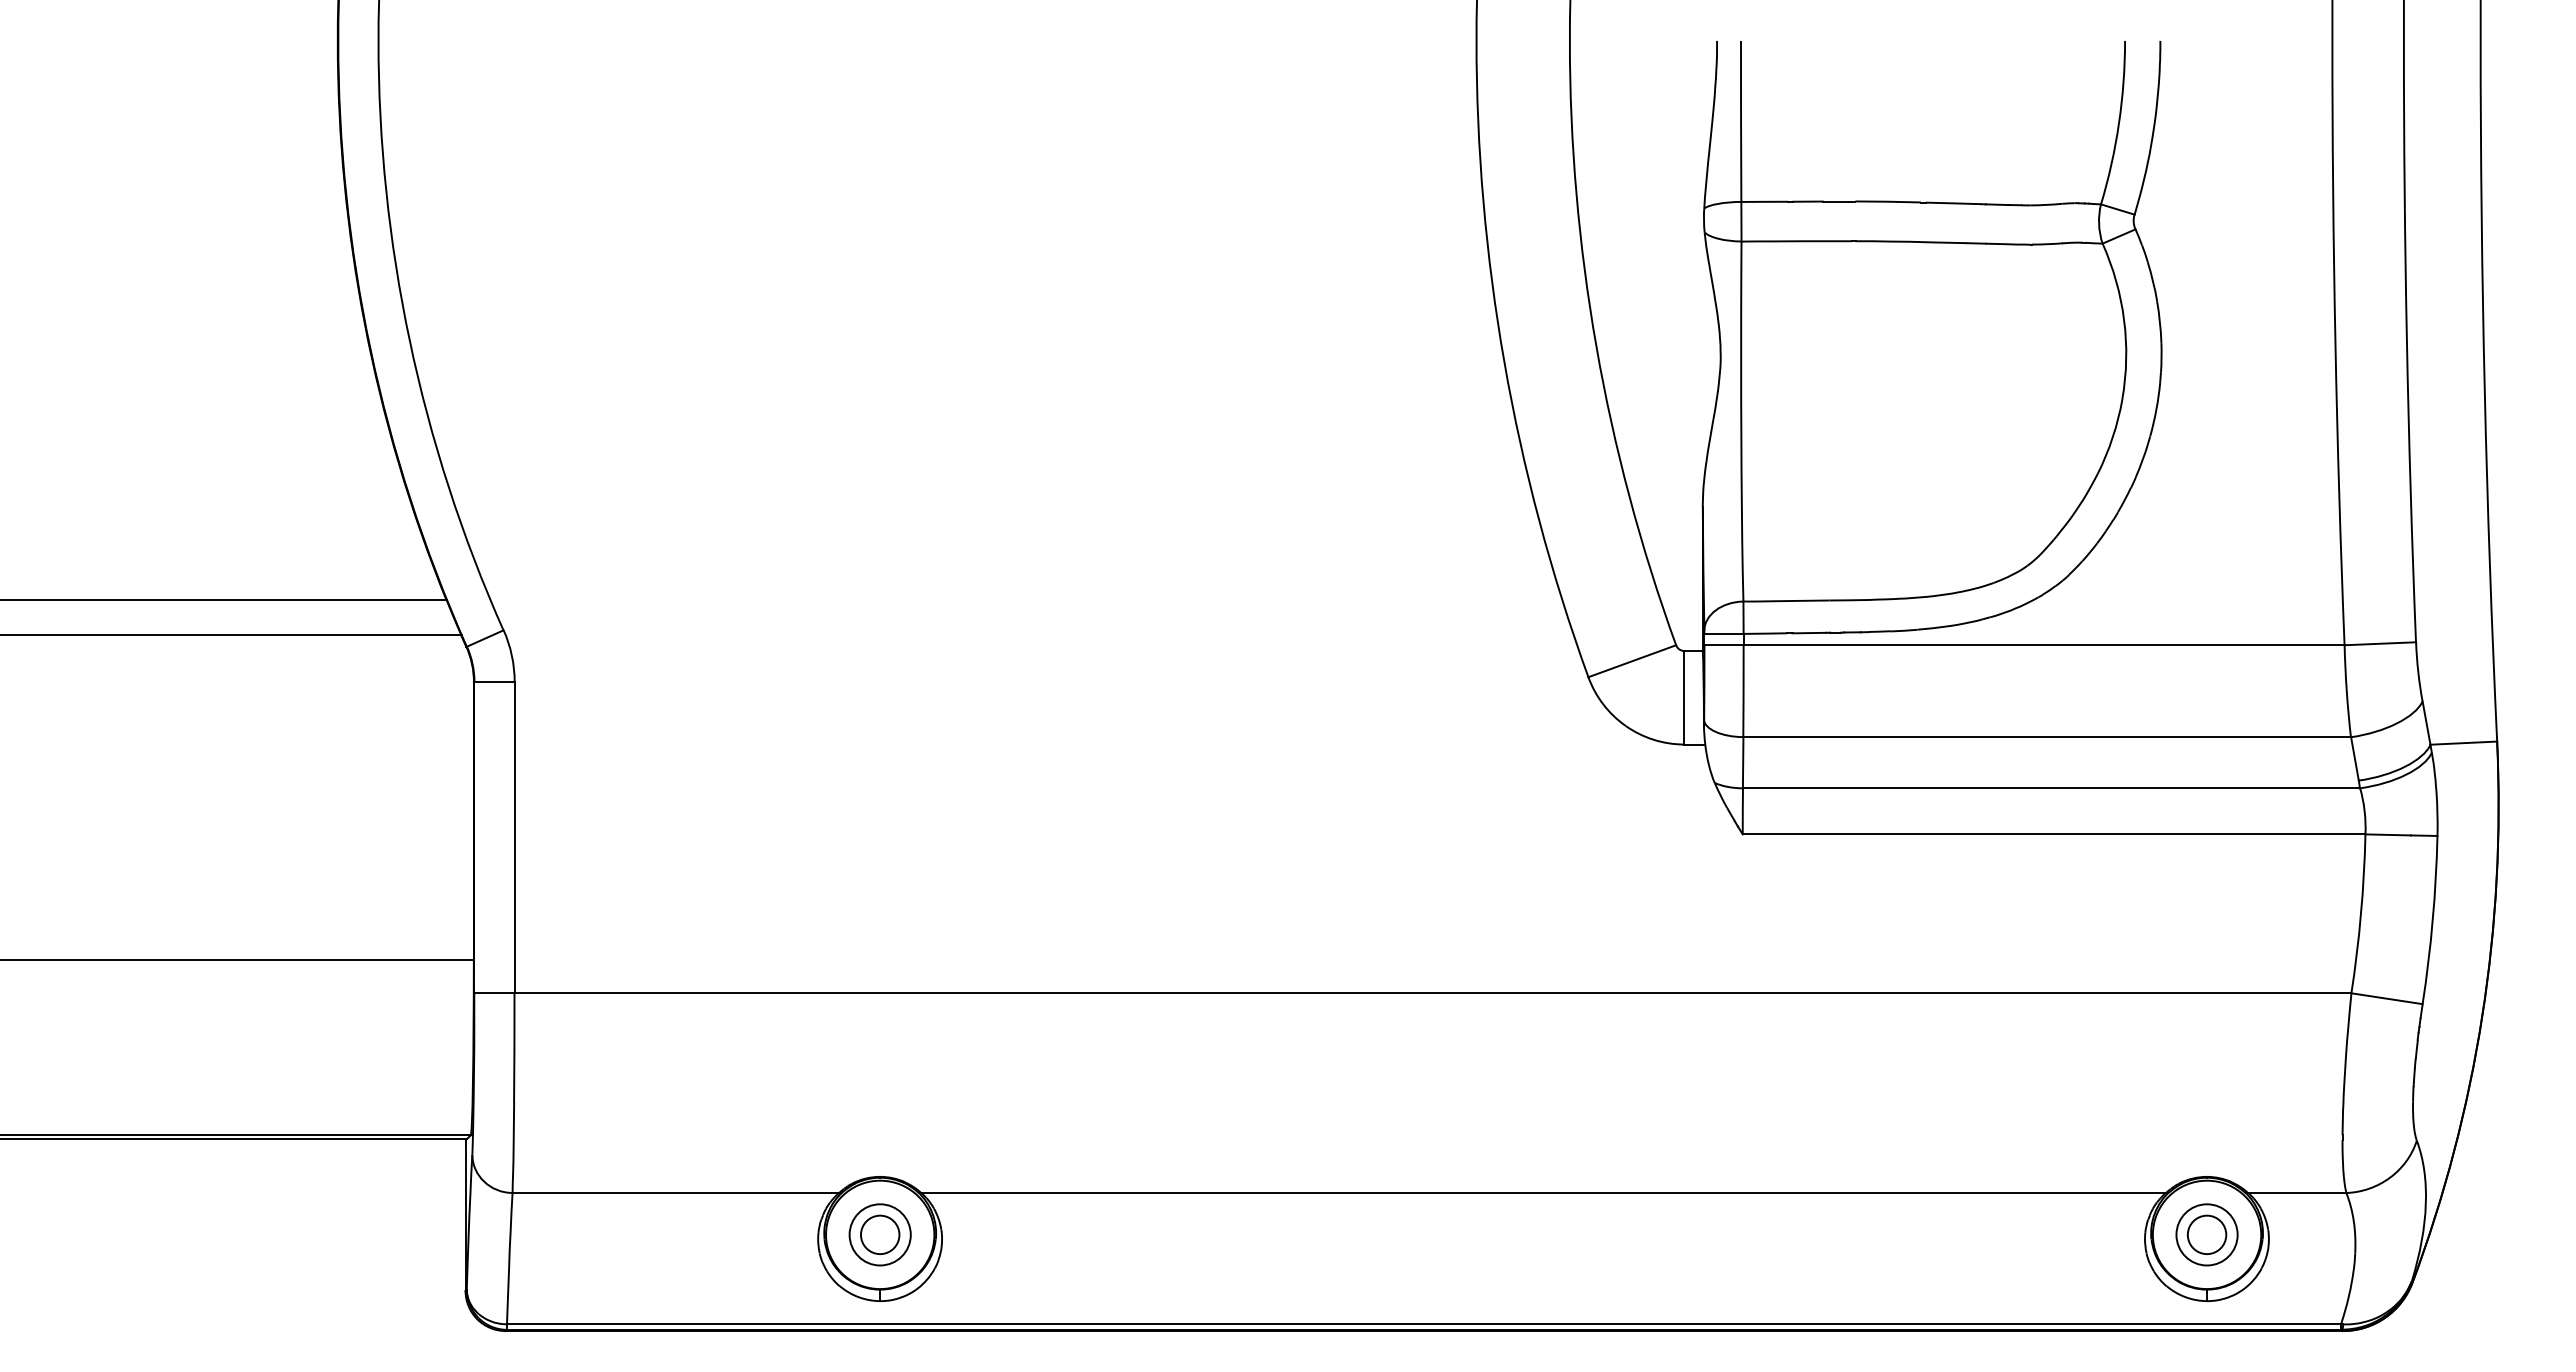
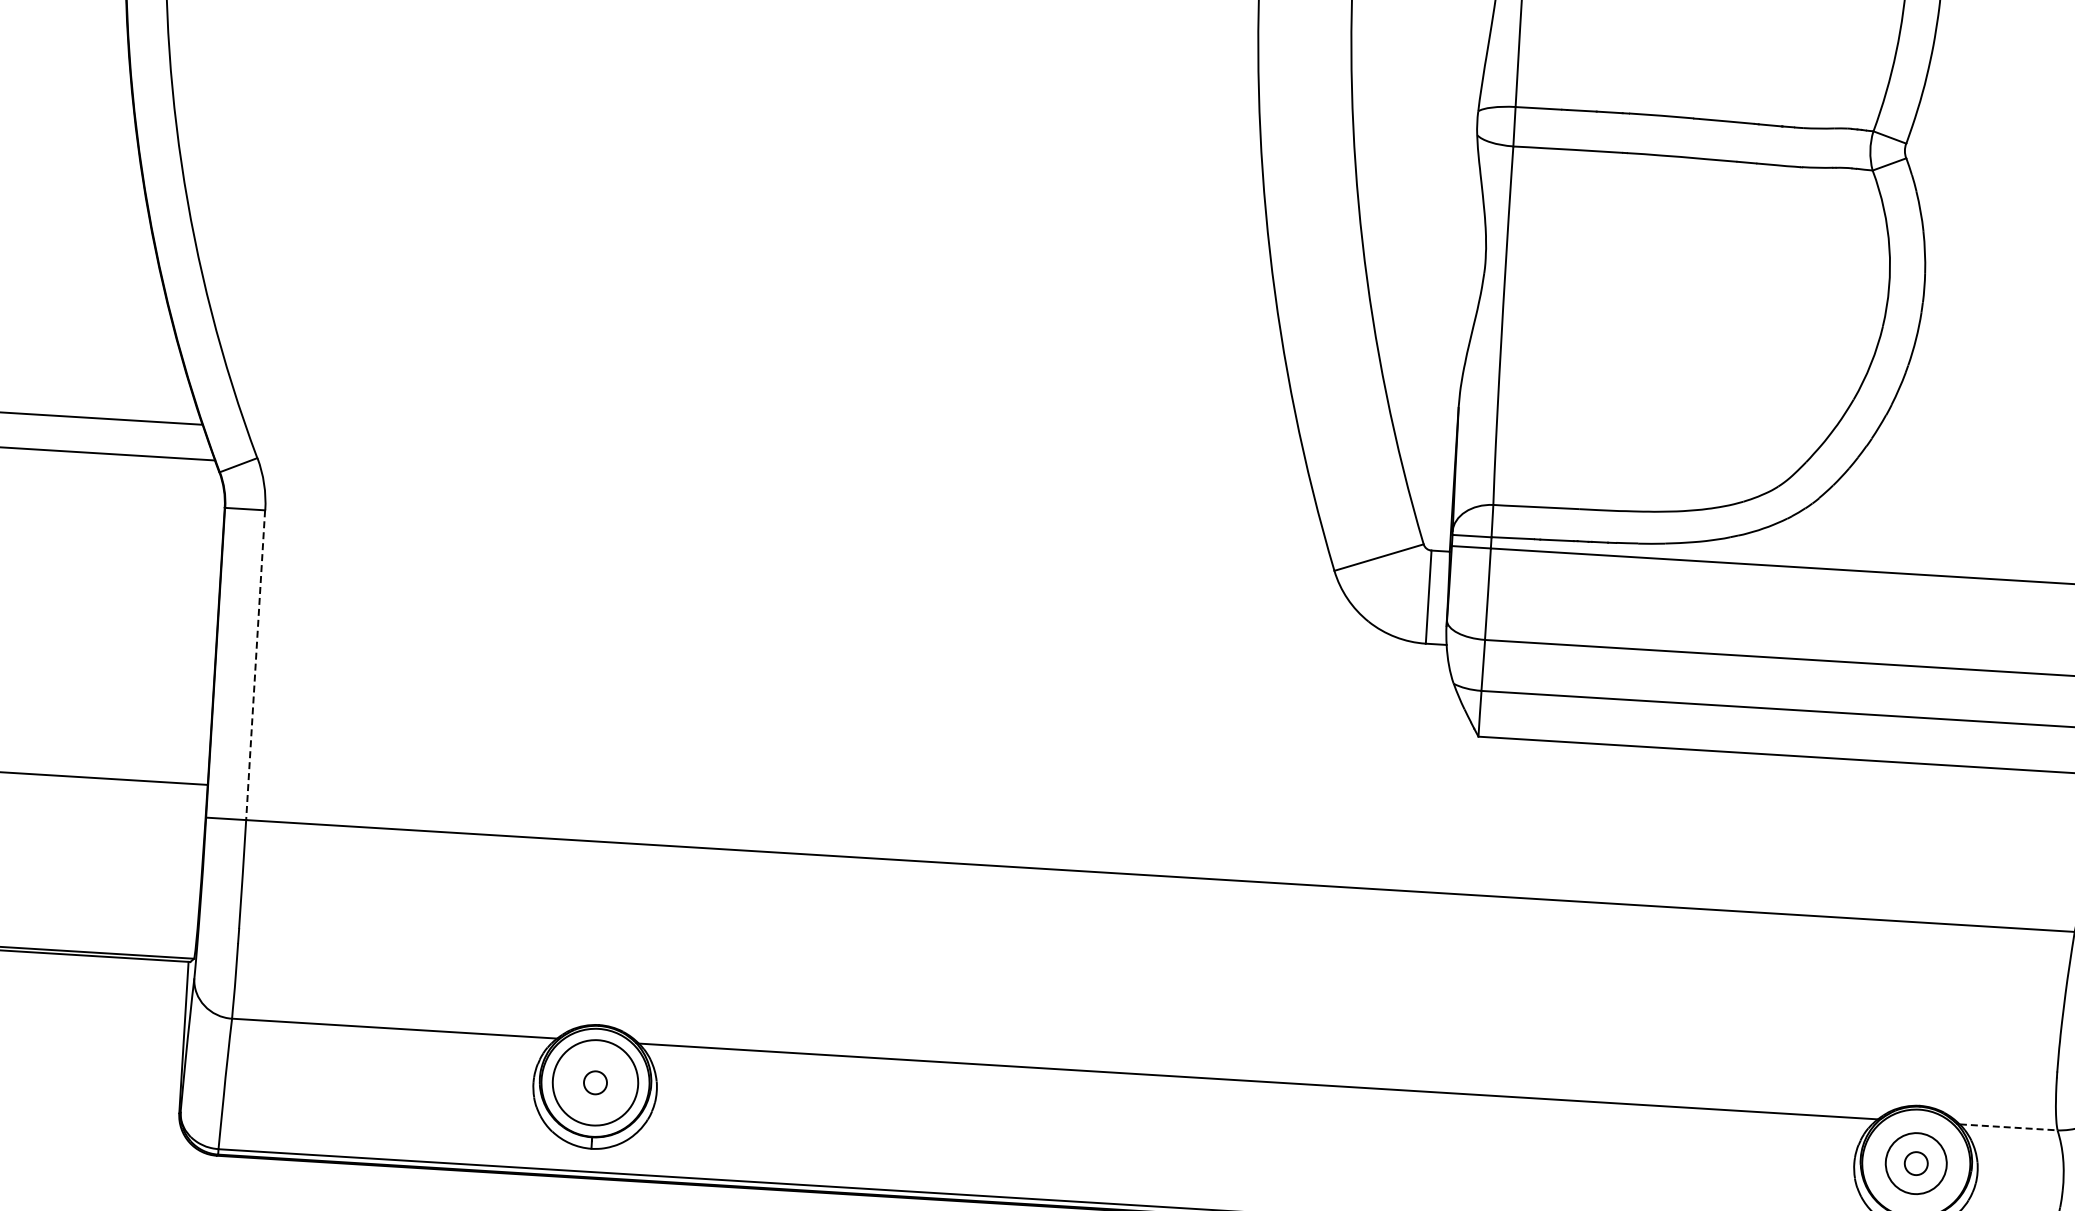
line: (514, 837) -> (255, 665), solid -> dashed
line: (2297, 1192) -> (2008, 1126), solid -> dashed
circle: (879, 1234) -> (594, 1082), size x0.6
circle: (879, 1234) -> (594, 1082), size x1.4
circle: (2206, 1234) -> (1915, 1163), size x0.6

